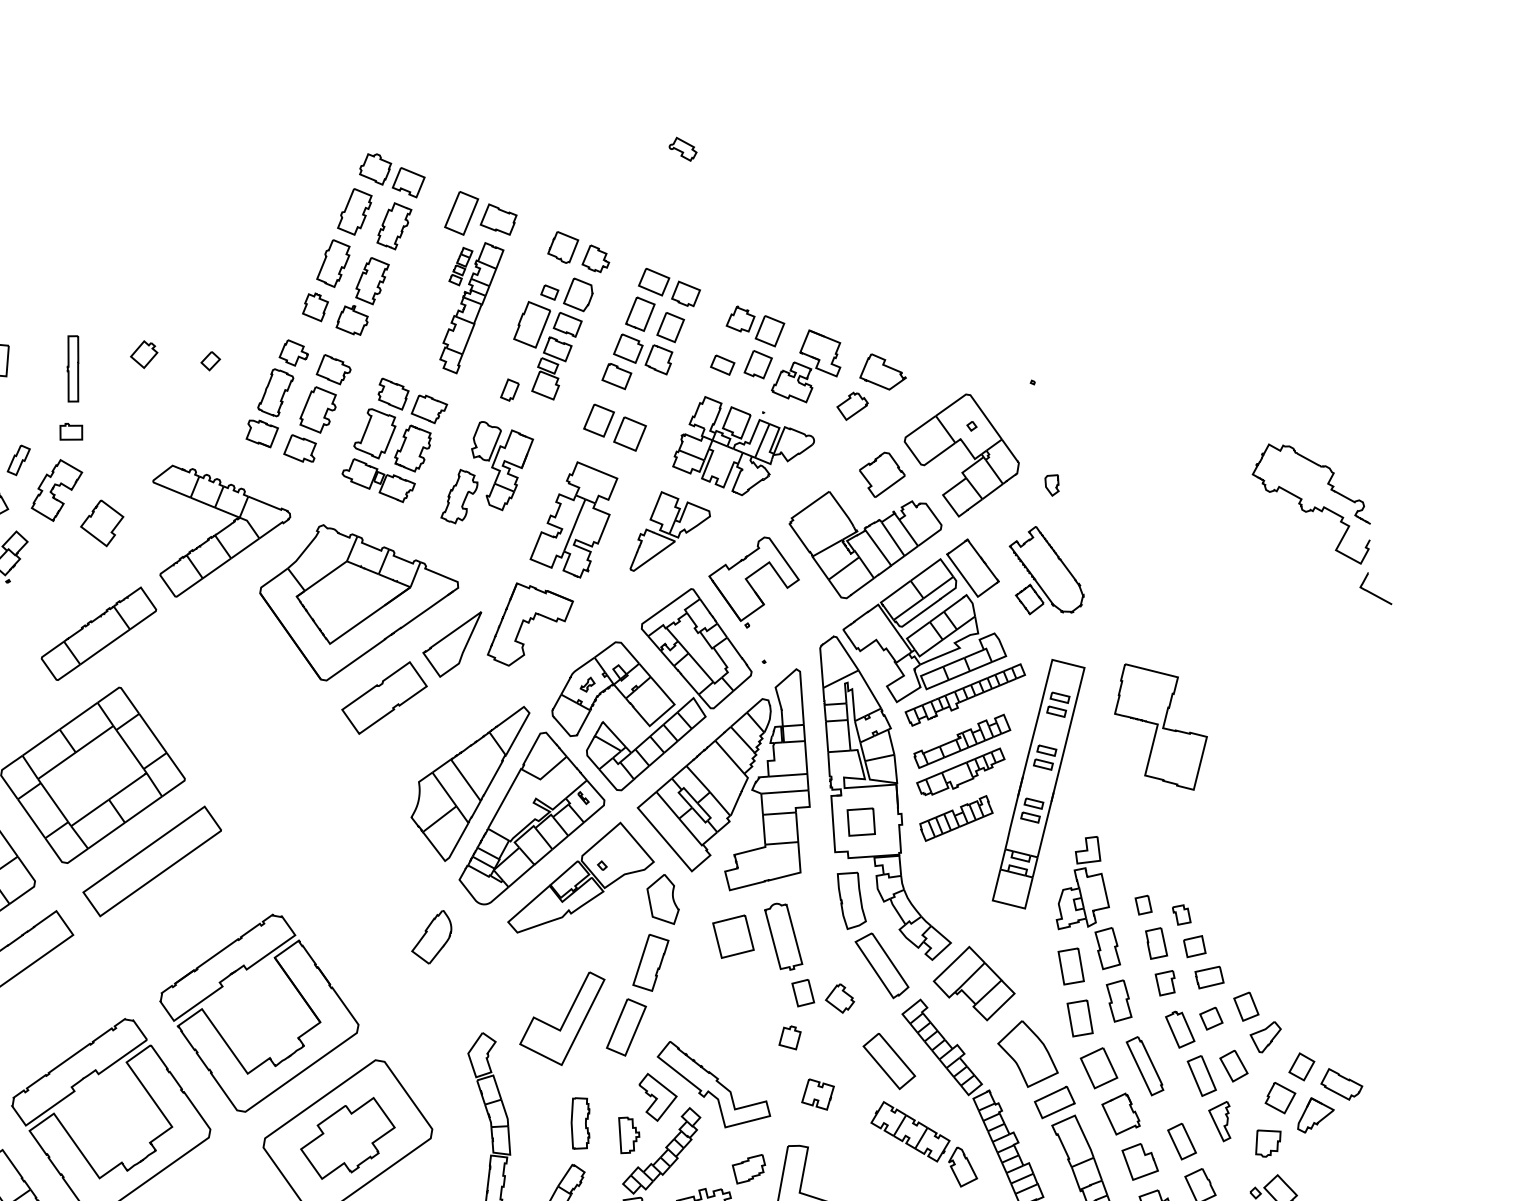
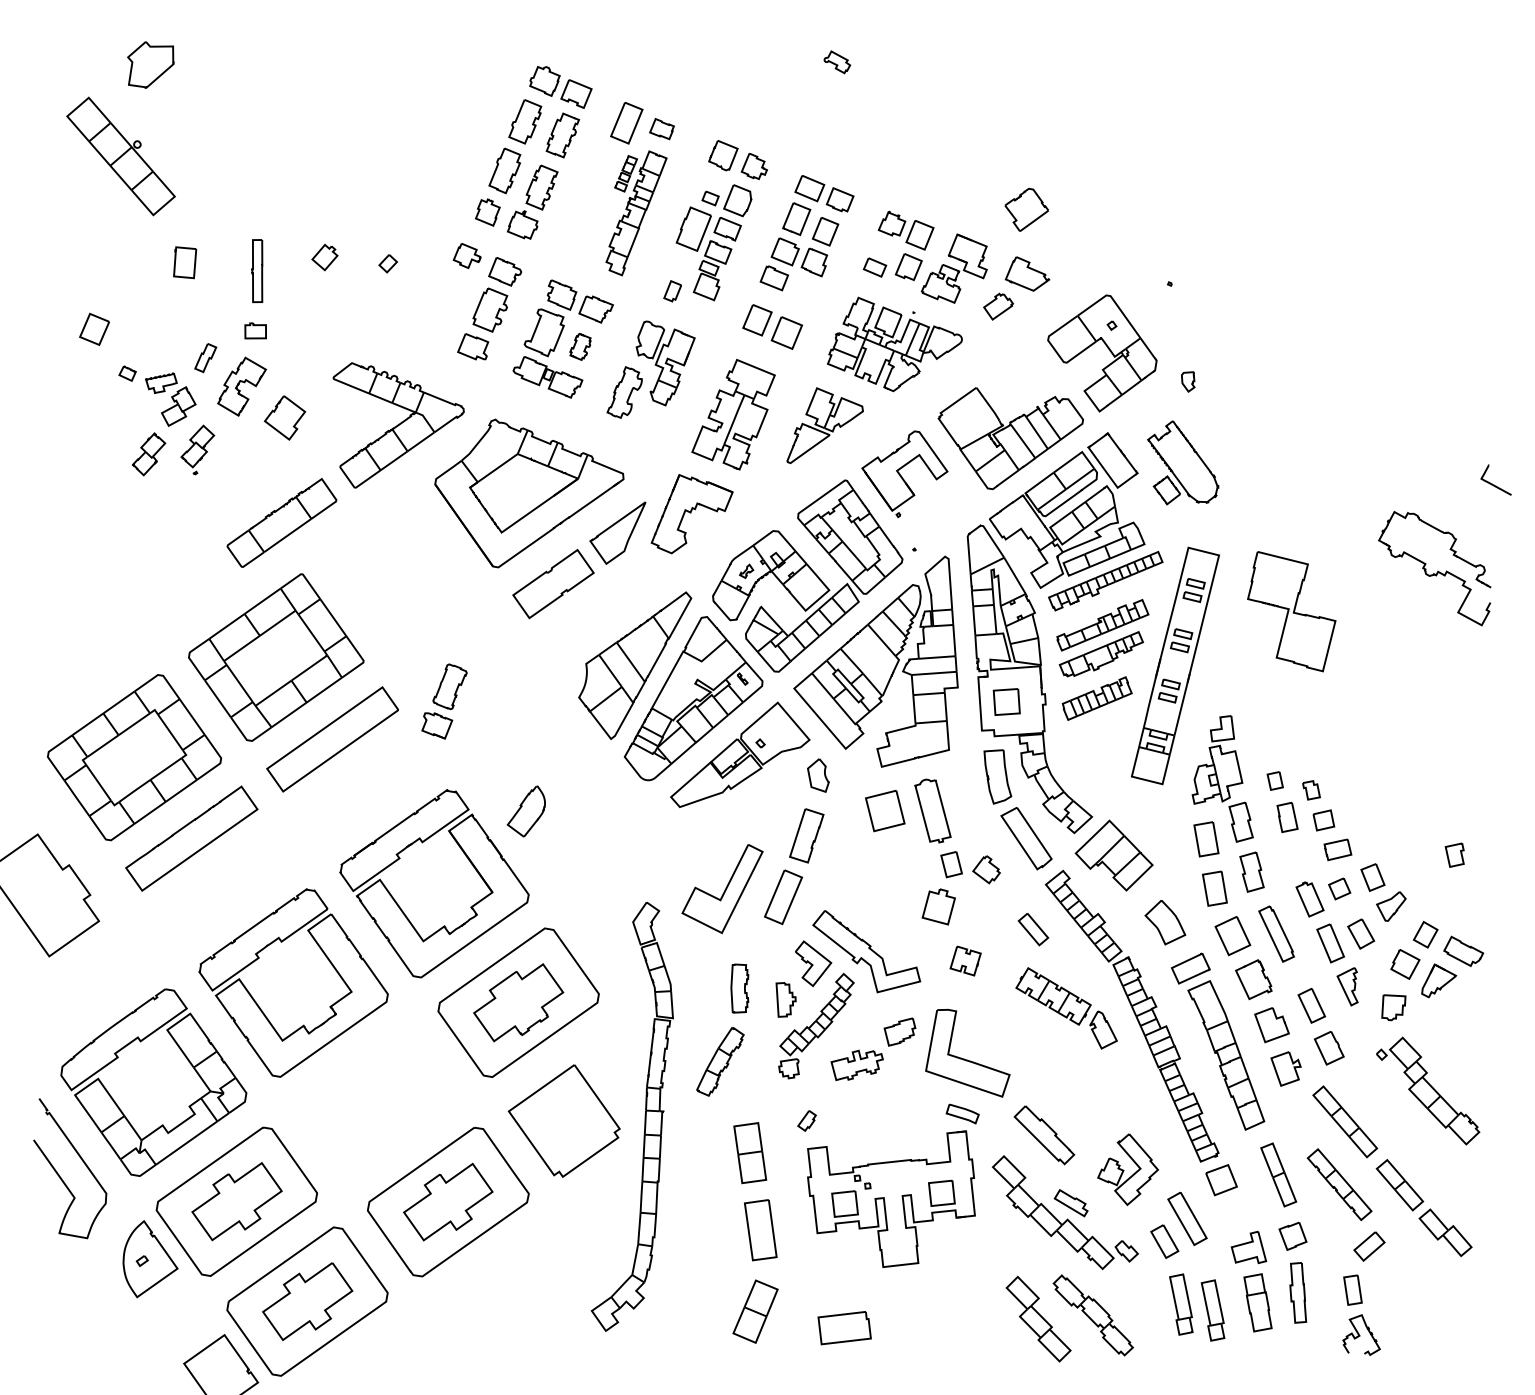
part: (498, 218) -> (661, 128), size x0.7
part: (269, 408) -> (444, 701), moved
part: (412, 448) -> (580, 346), size x0.6
part: (882, 474) -> (1026, 209), moved
curve: (1314, 506) -> (1437, 570), moved
part: (663, 899) -> (818, 775), size x0.7
part: (430, 937) -> (525, 811), moved
part: (1164, 982) -> (1454, 854), moved
part: (790, 1038) -> (939, 907), size x1.6
part: (1028, 1053) -> (1165, 922), size x0.7
part: (889, 1061) -> (1033, 929), size x0.6

